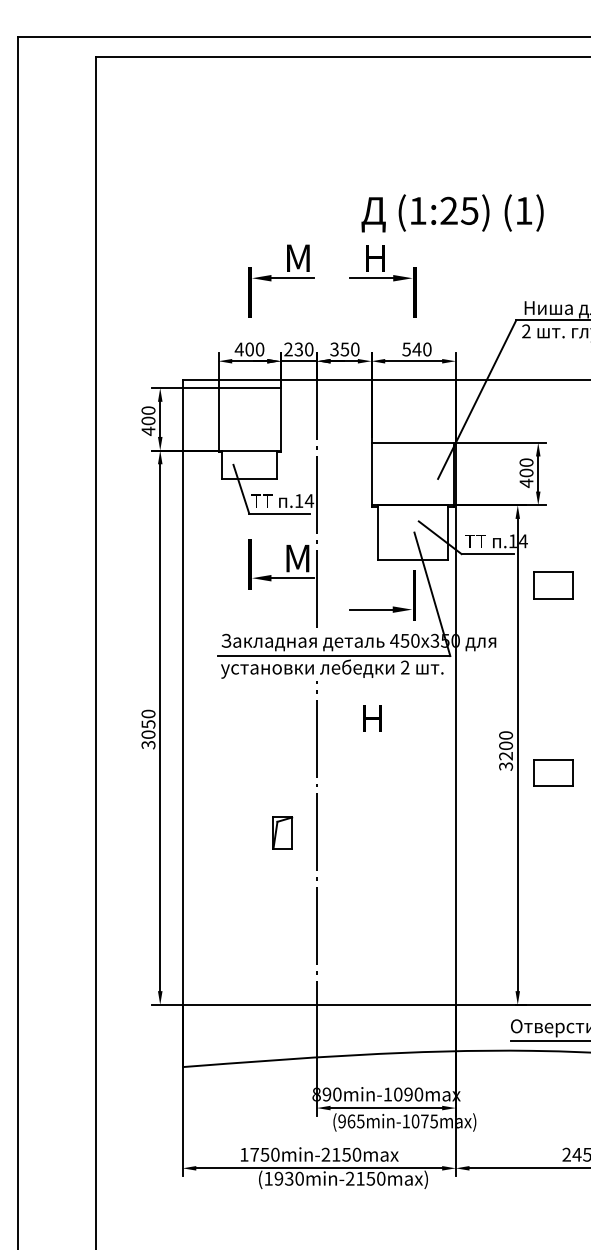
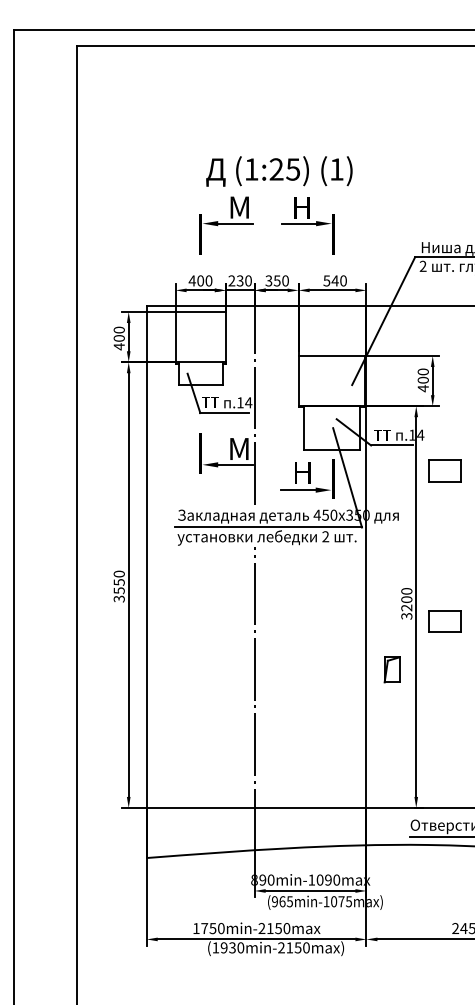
text: (452, 213) -> (279, 171), moved
text: (372, 718) -> (302, 472), moved
text: (148, 734) -> (119, 590), 3050 -> 3550
part: (282, 832) -> (391, 669), moved

